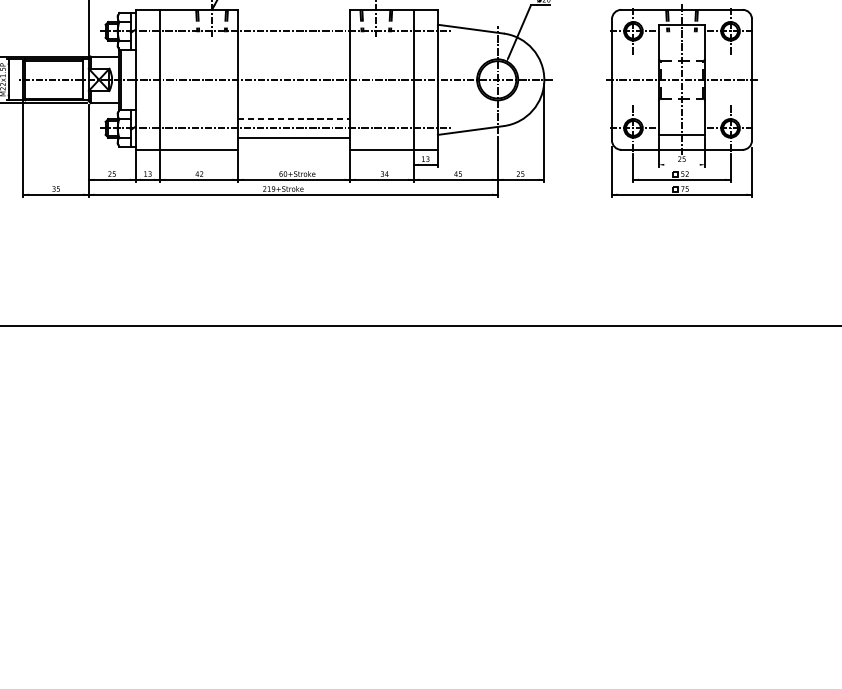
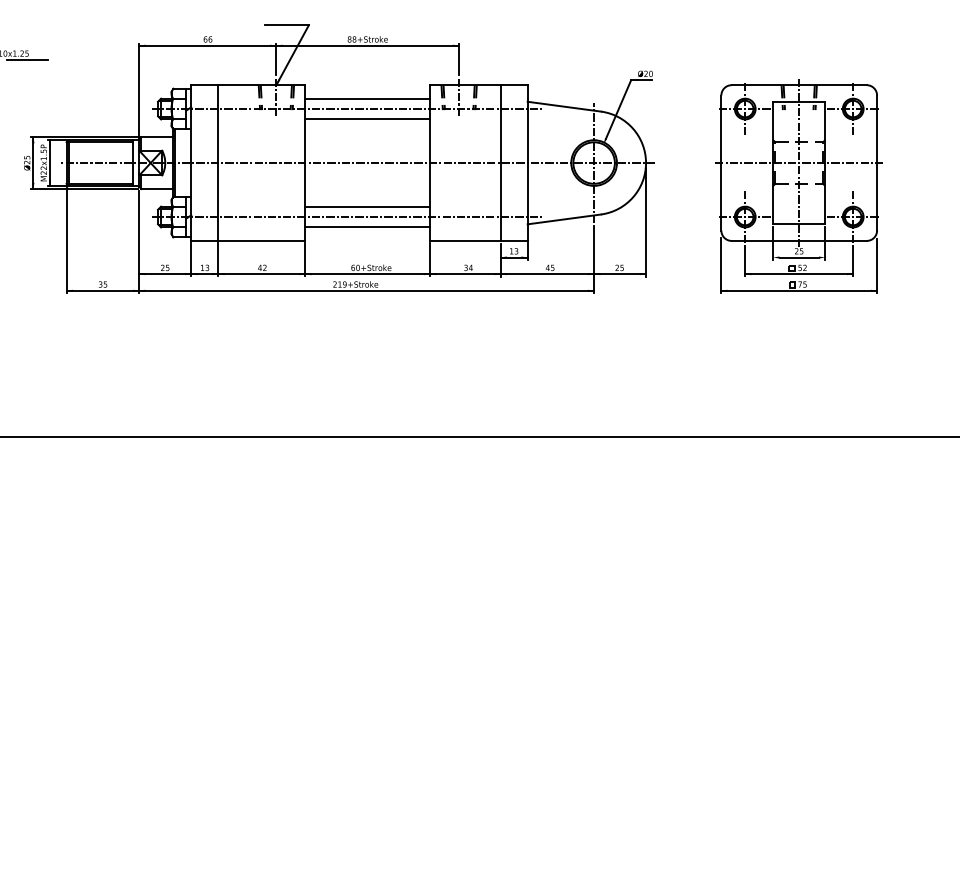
line: (293, 21) -> (367, 98), added
line: (293, 40) -> (367, 119), added
line: (294, 118) -> (368, 206), dashed -> solid
line: (681, 164) -> (798, 257), added

